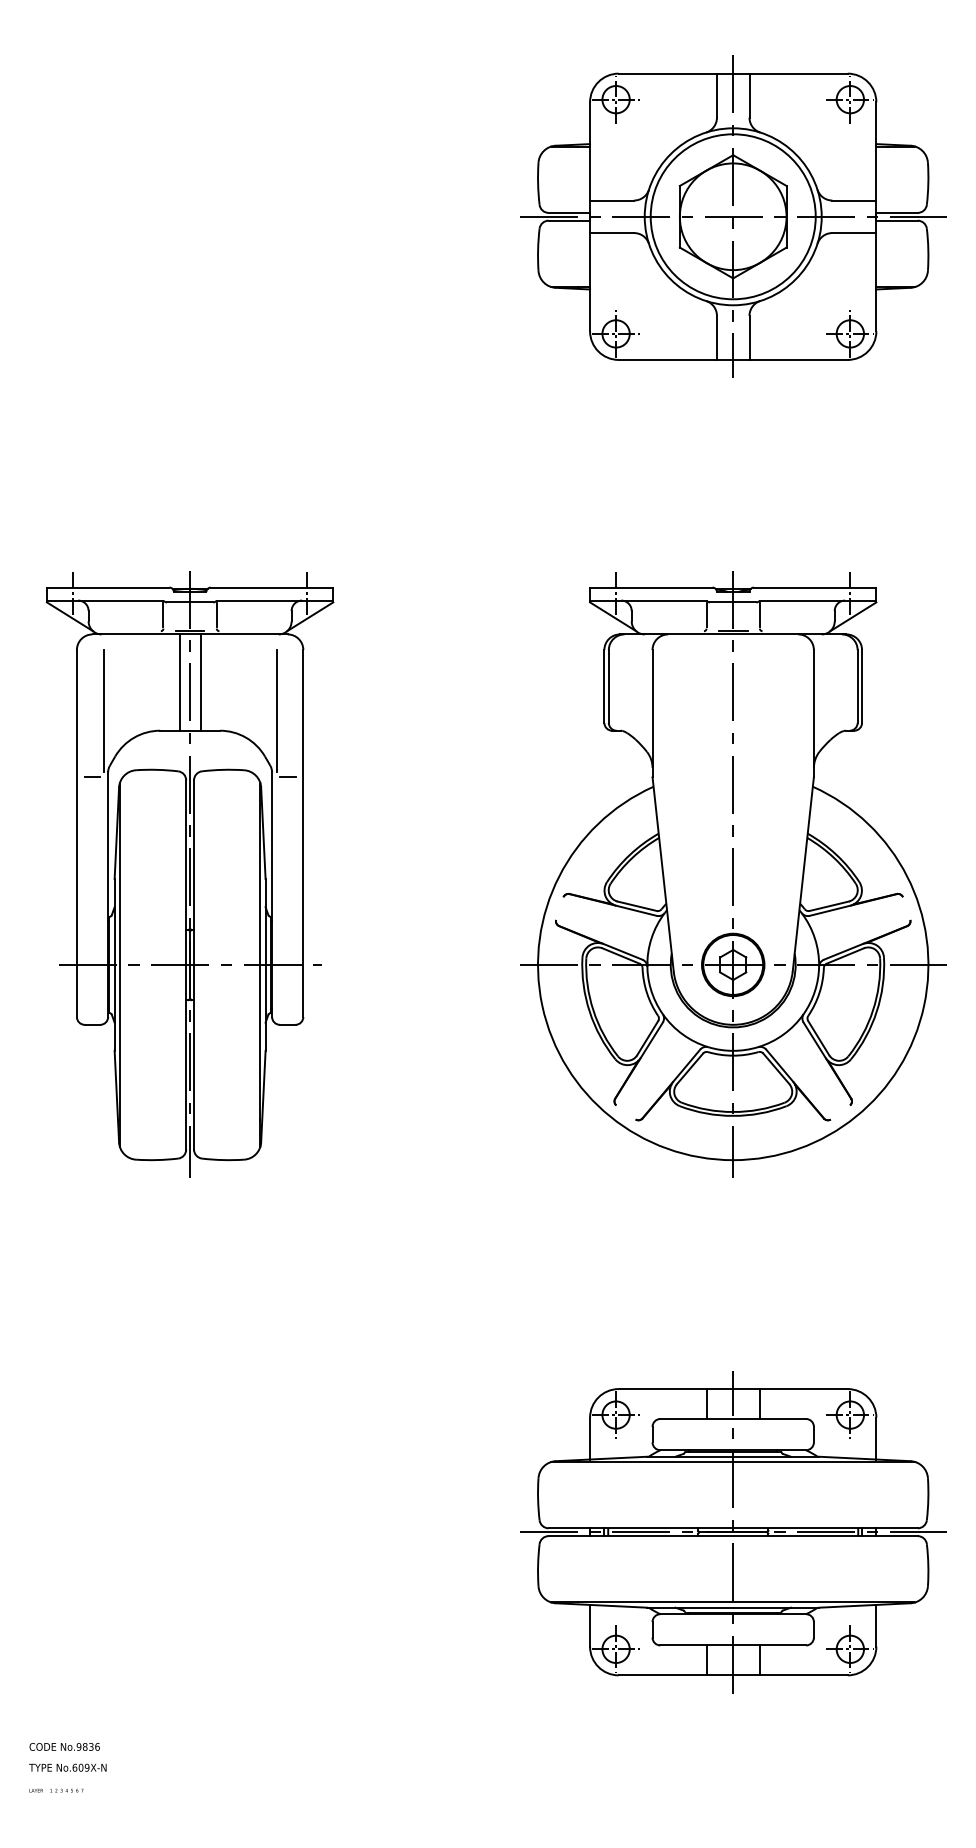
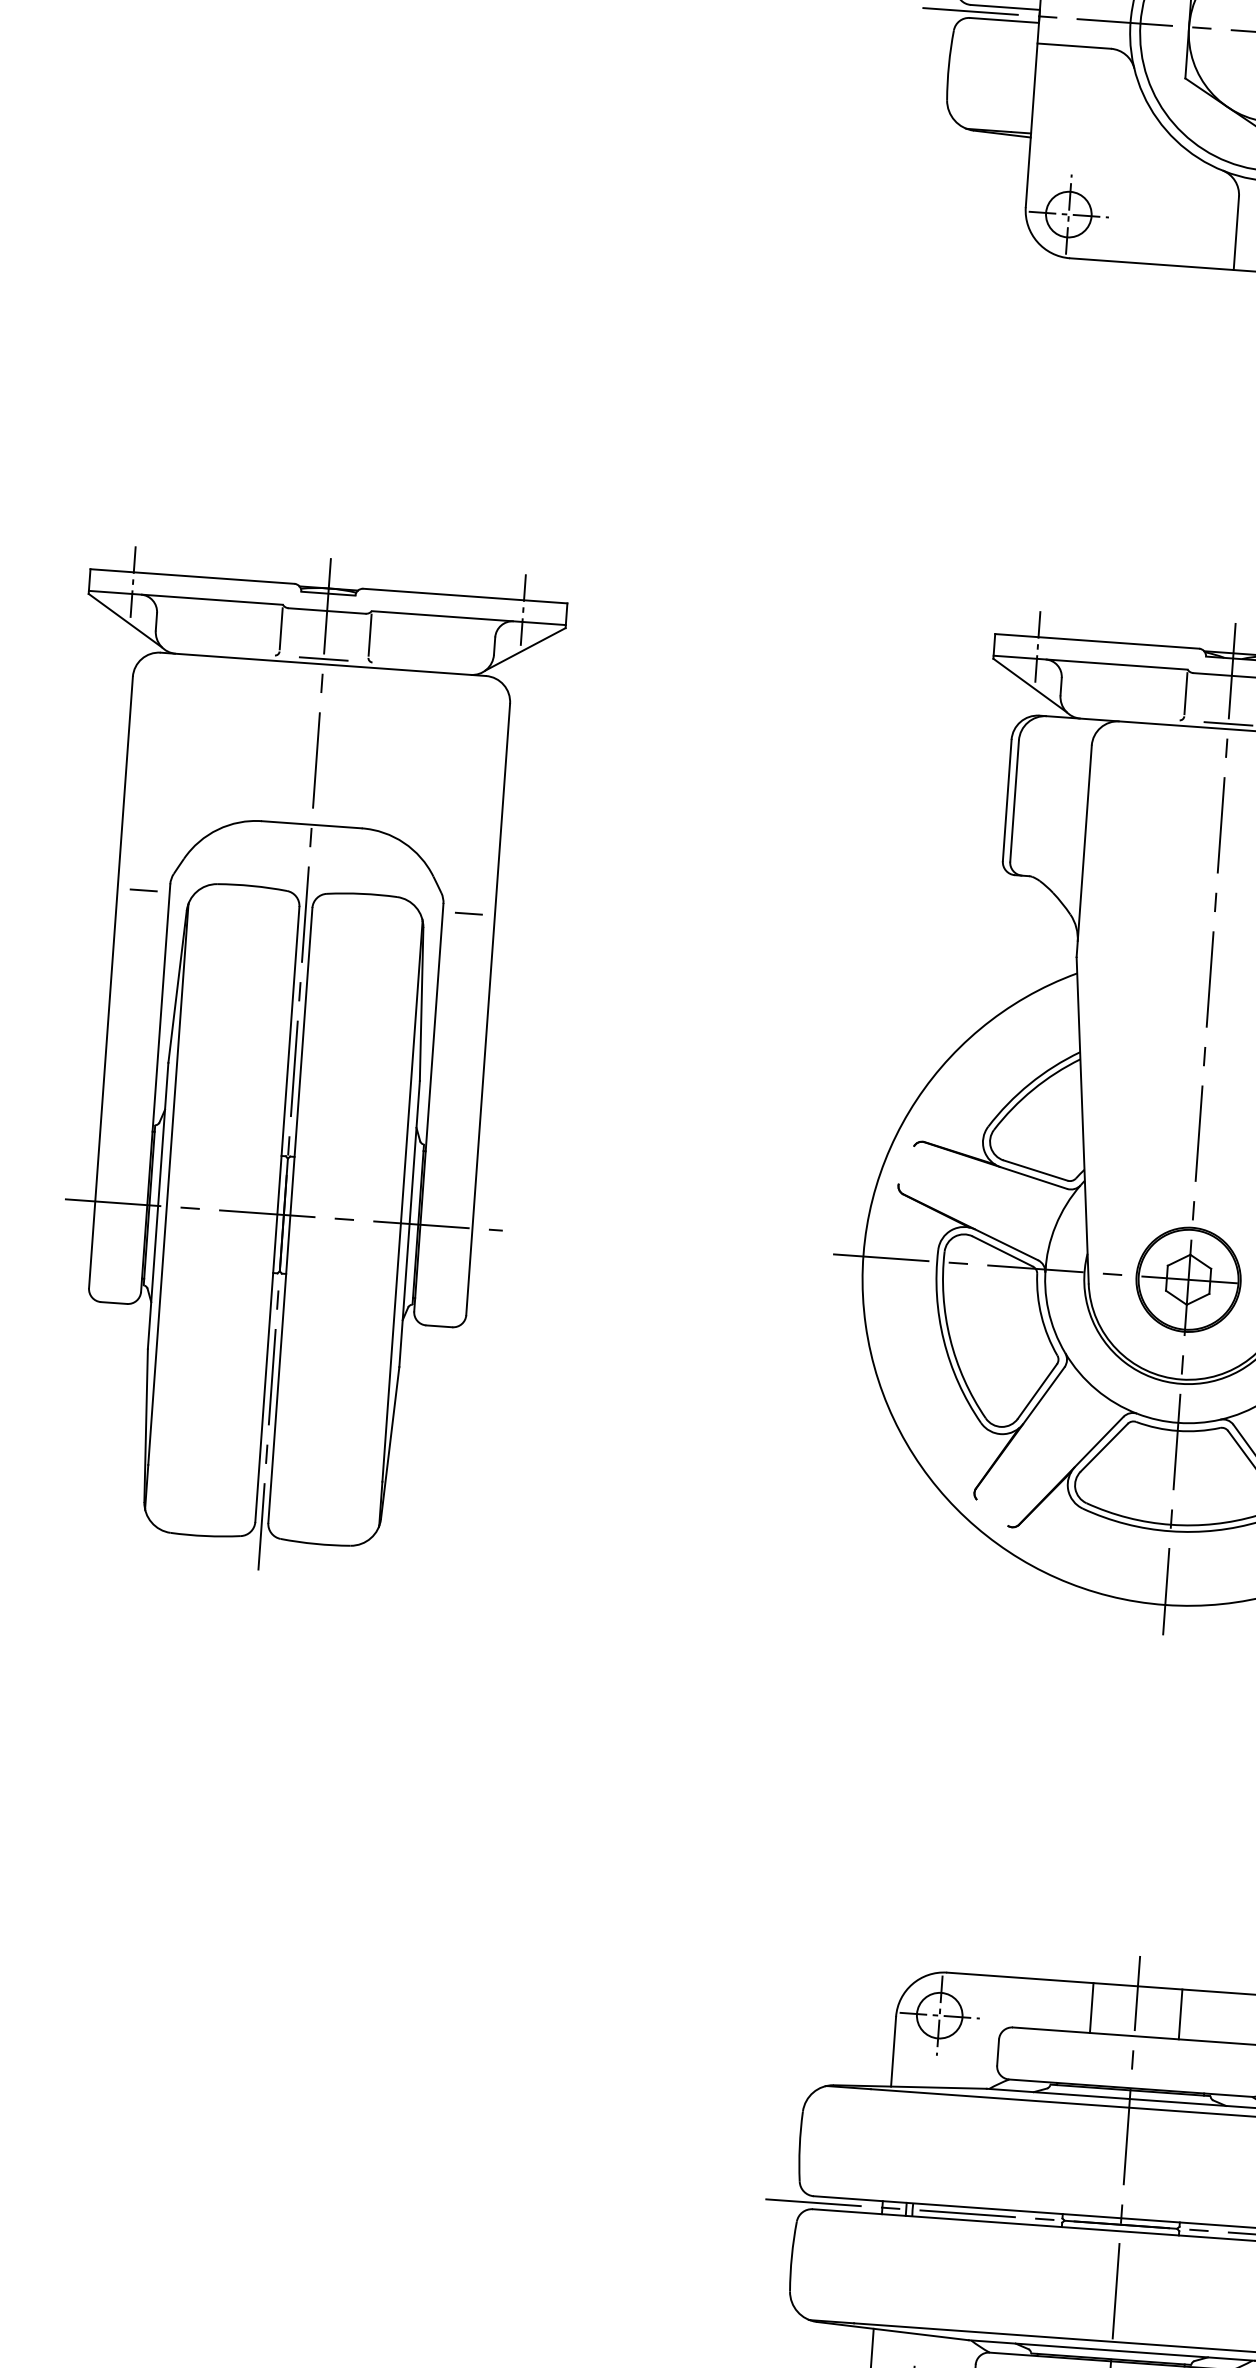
line: (179, 682) -> (299, 743), removed
line: (200, 682) -> (334, 745), removed
line: (103, 711) -> (169, 782), removed
line: (276, 711) -> (458, 803), removed

